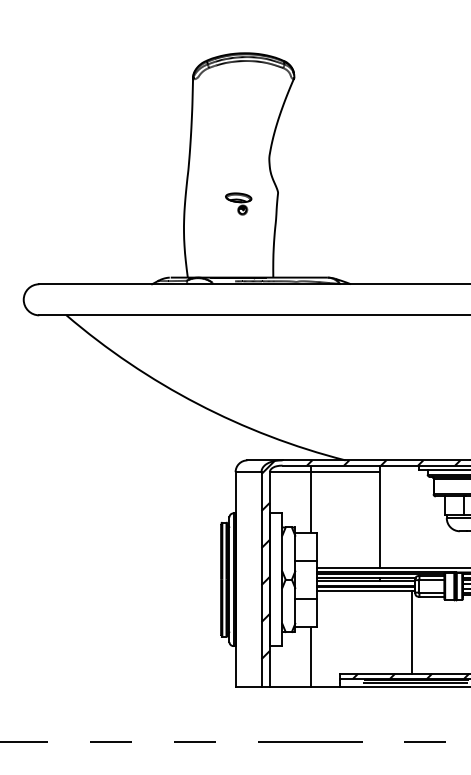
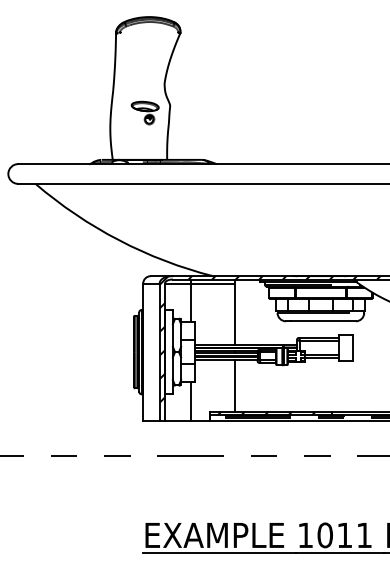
part: (237, 203) -> (144, 112), size x1.67
line: (412, 632) -> (235, 385), moved

